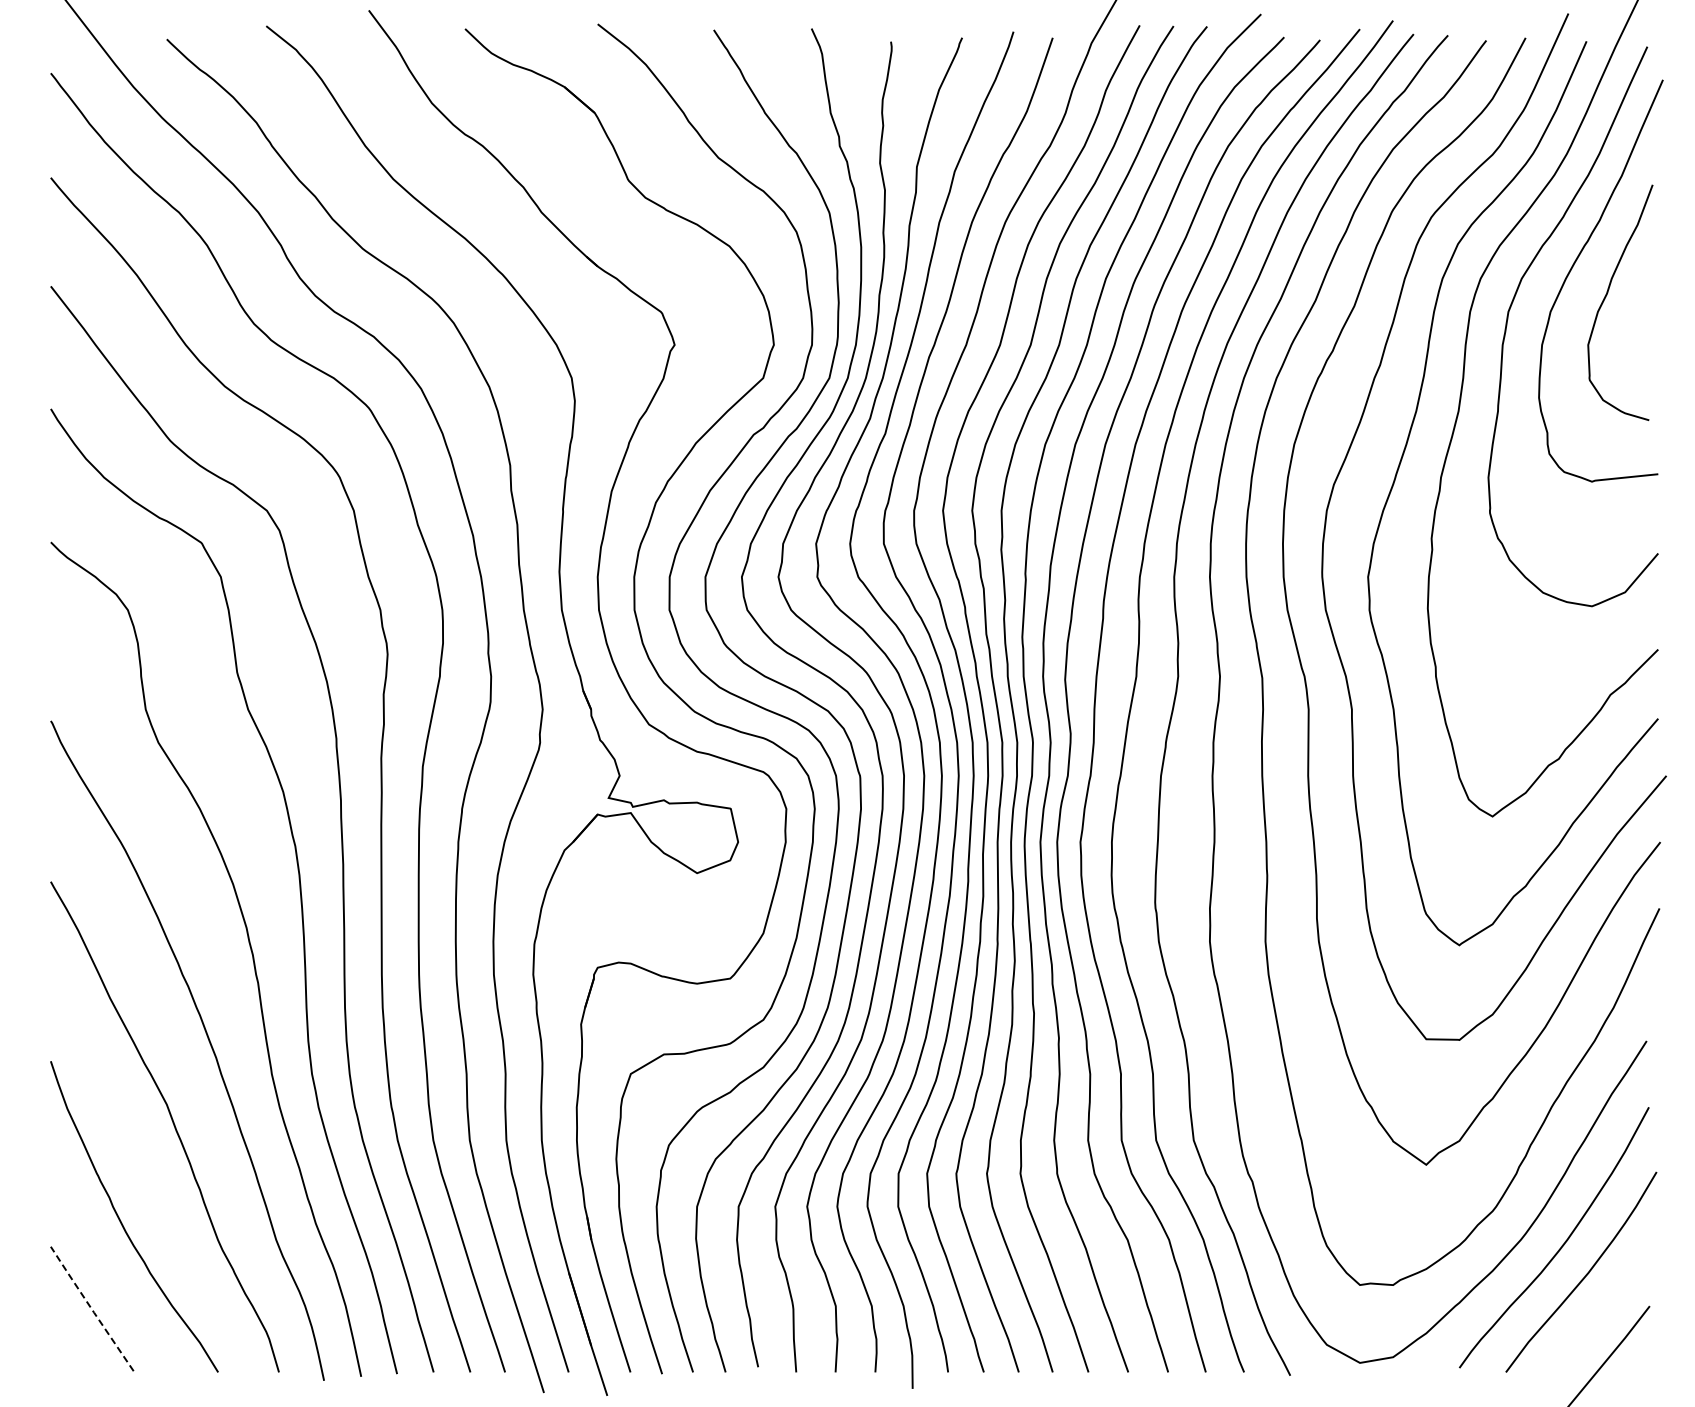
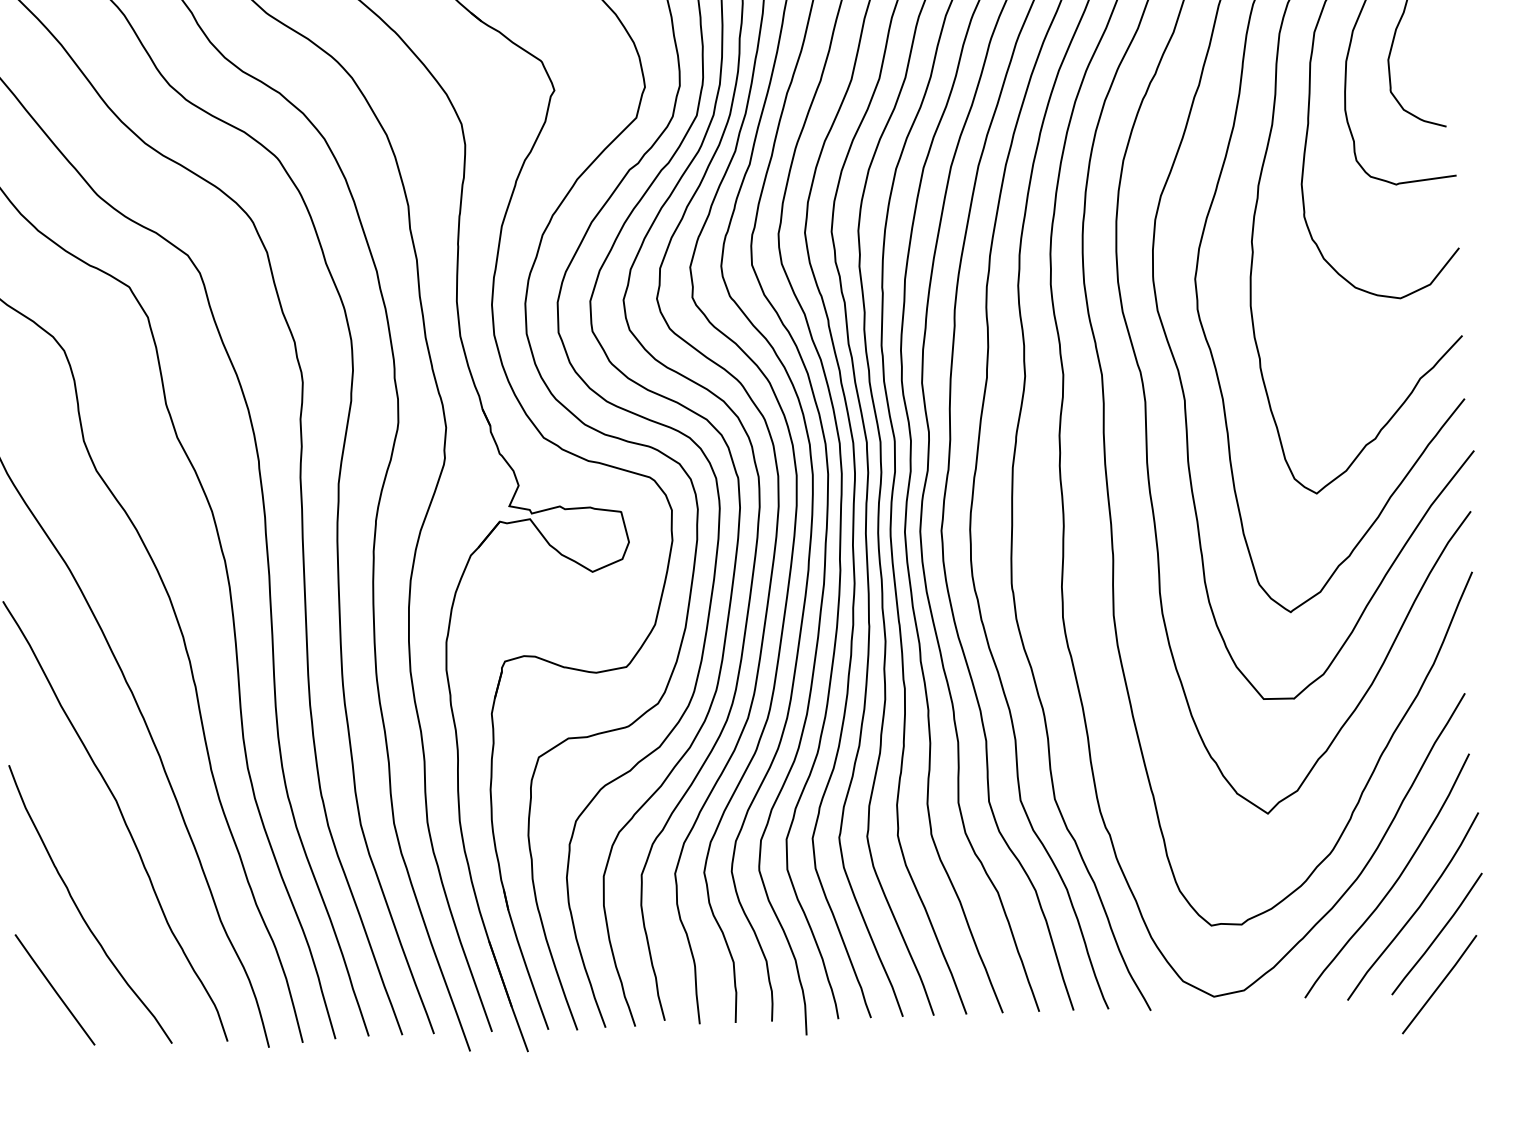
curve: (1607, 1303) -> (1437, 934), added
line: (91, 1308) -> (54, 989), dashed -> solid

